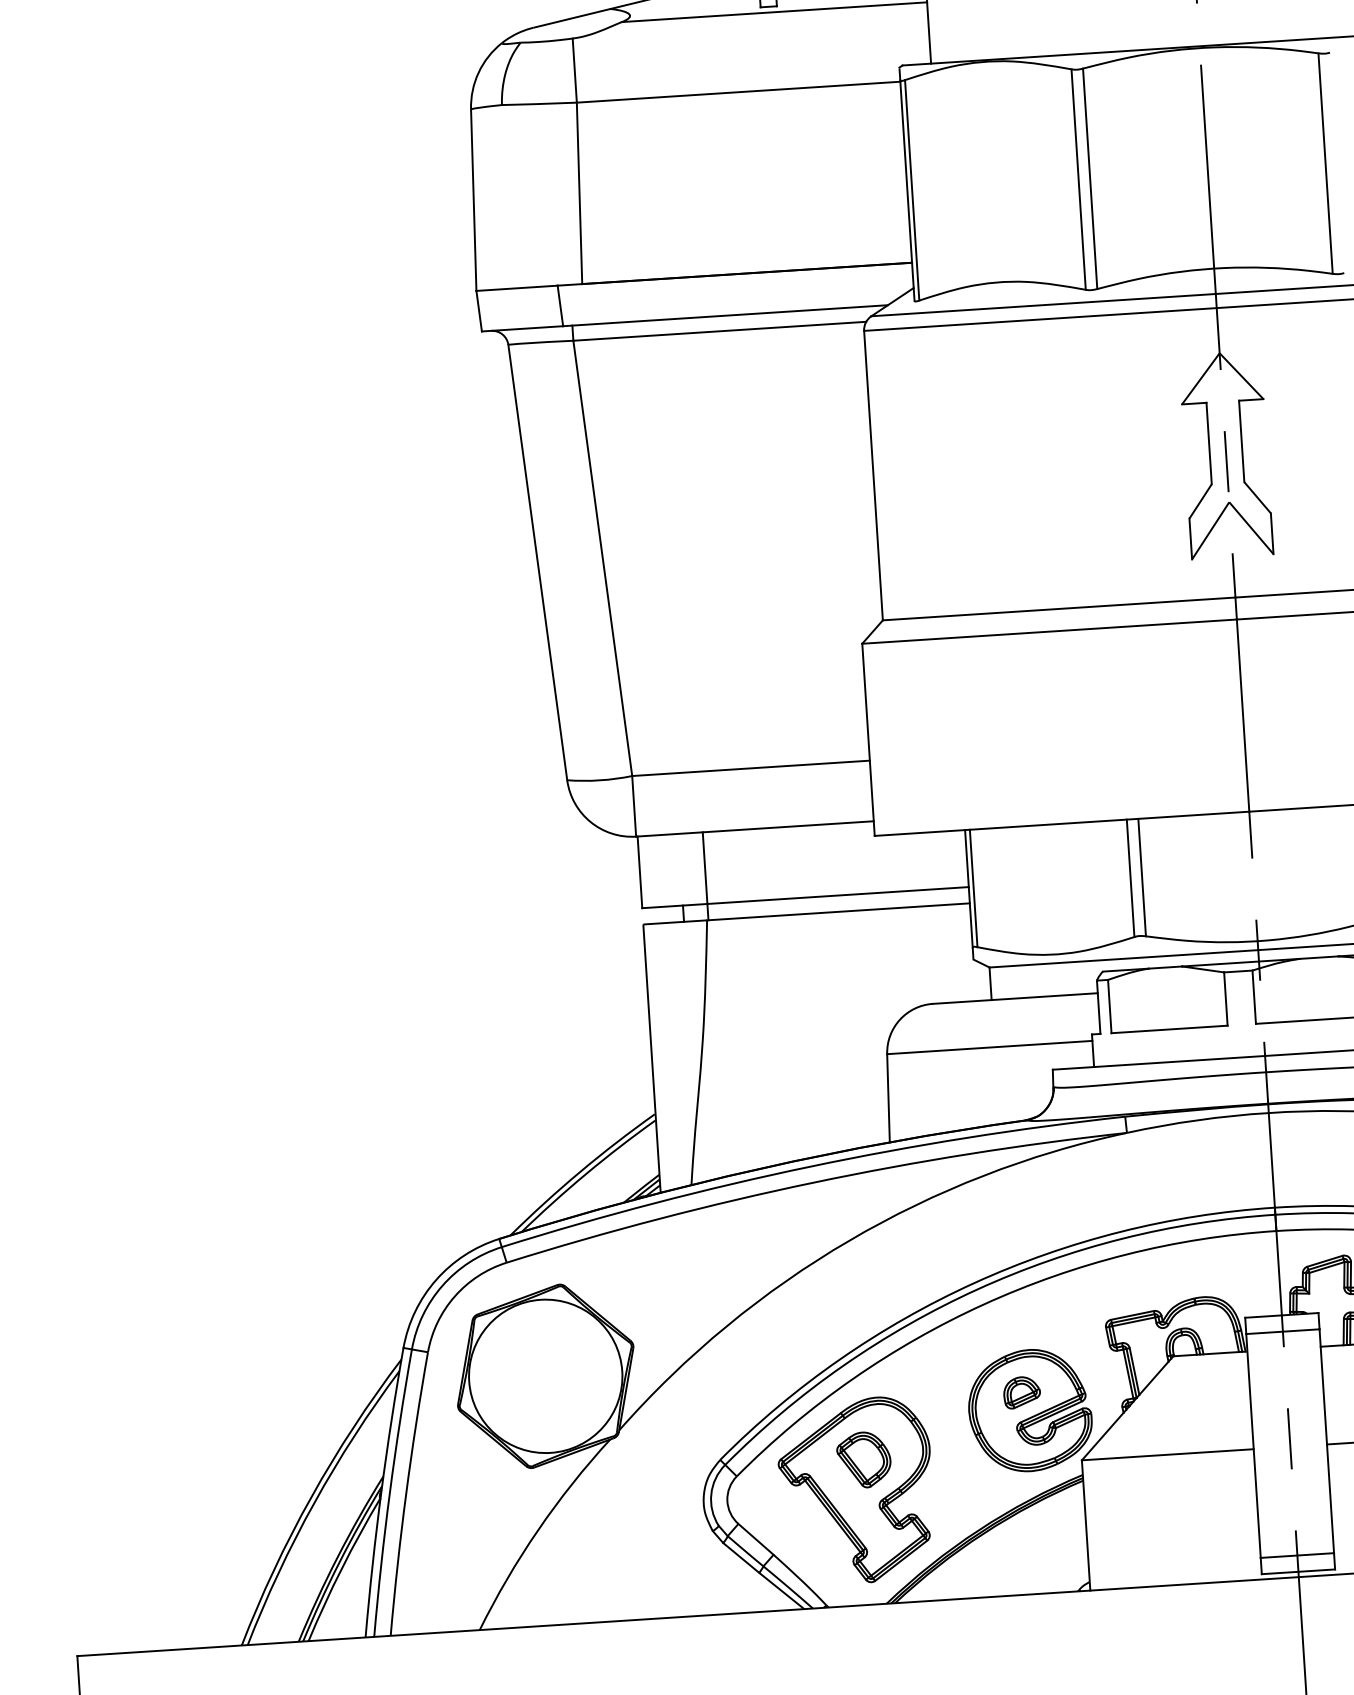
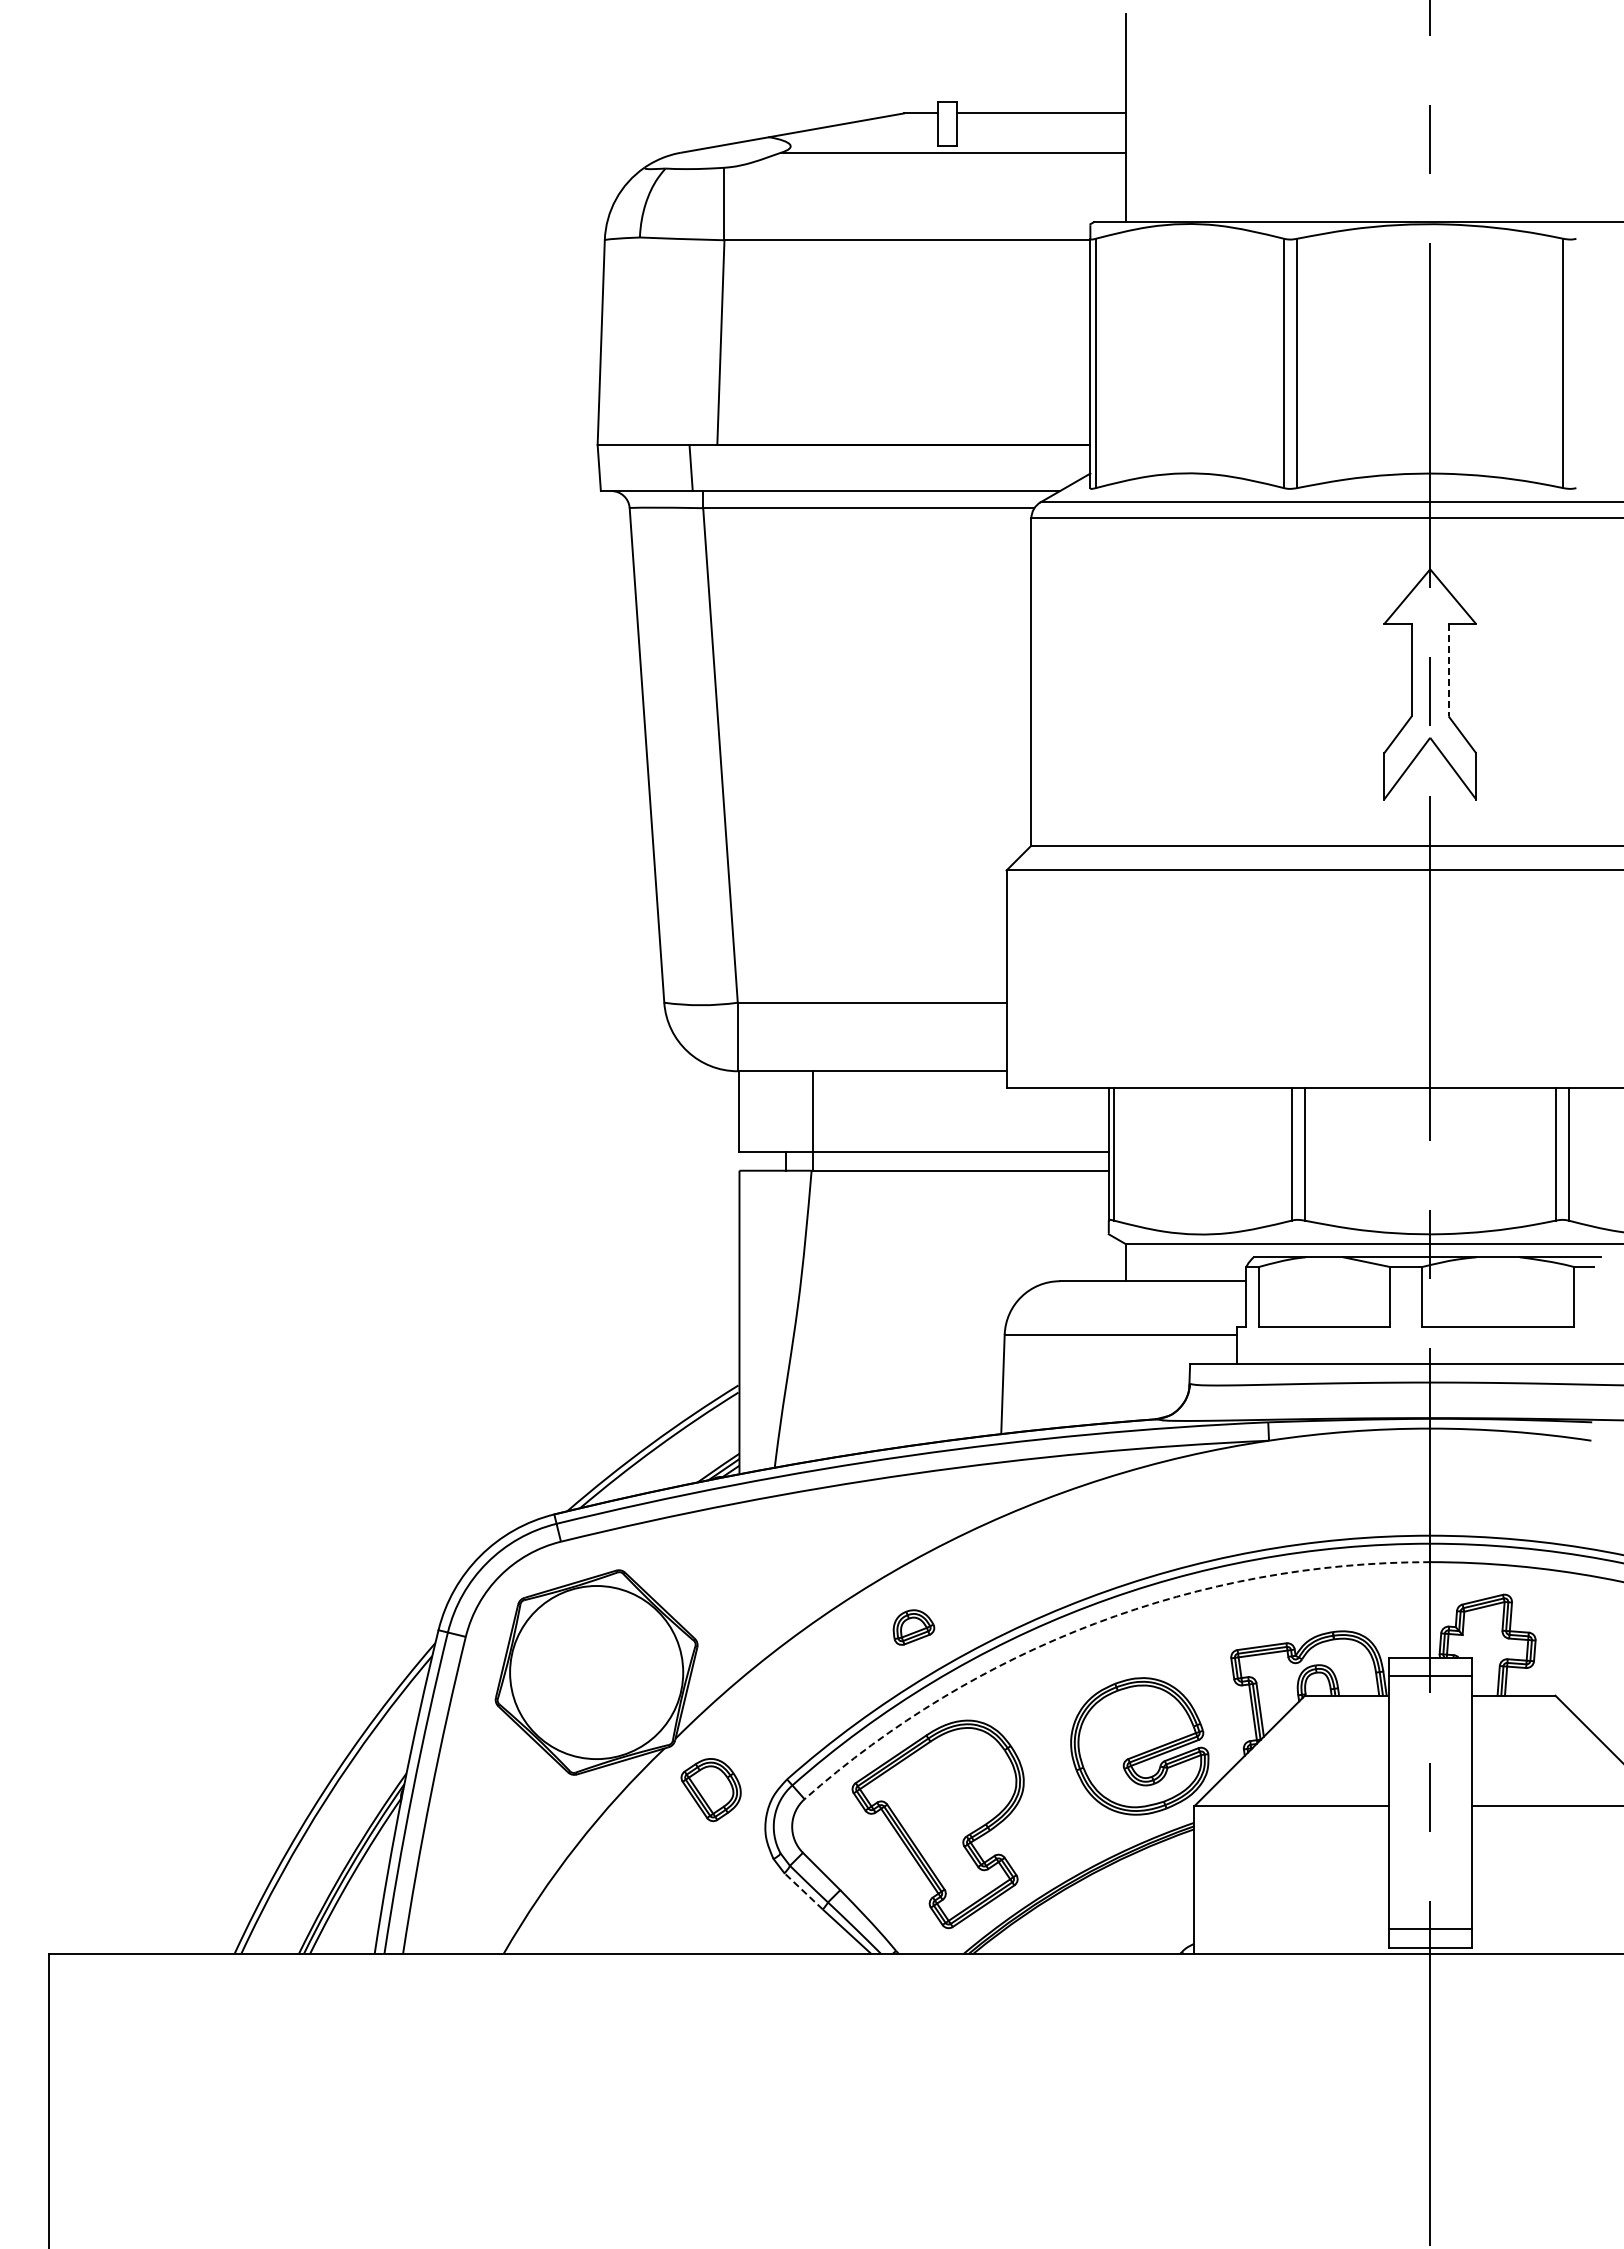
line: (1241, 441) -> (1448, 670), solid -> dashed
arc: (983, 1304) -> (1095, 1623), solid -> dashed
part: (1021, 1392) -> (913, 1627), moved
part: (863, 1460) -> (710, 1790), moved
line: (741, 1557) -> (803, 1890), solid -> dashed

